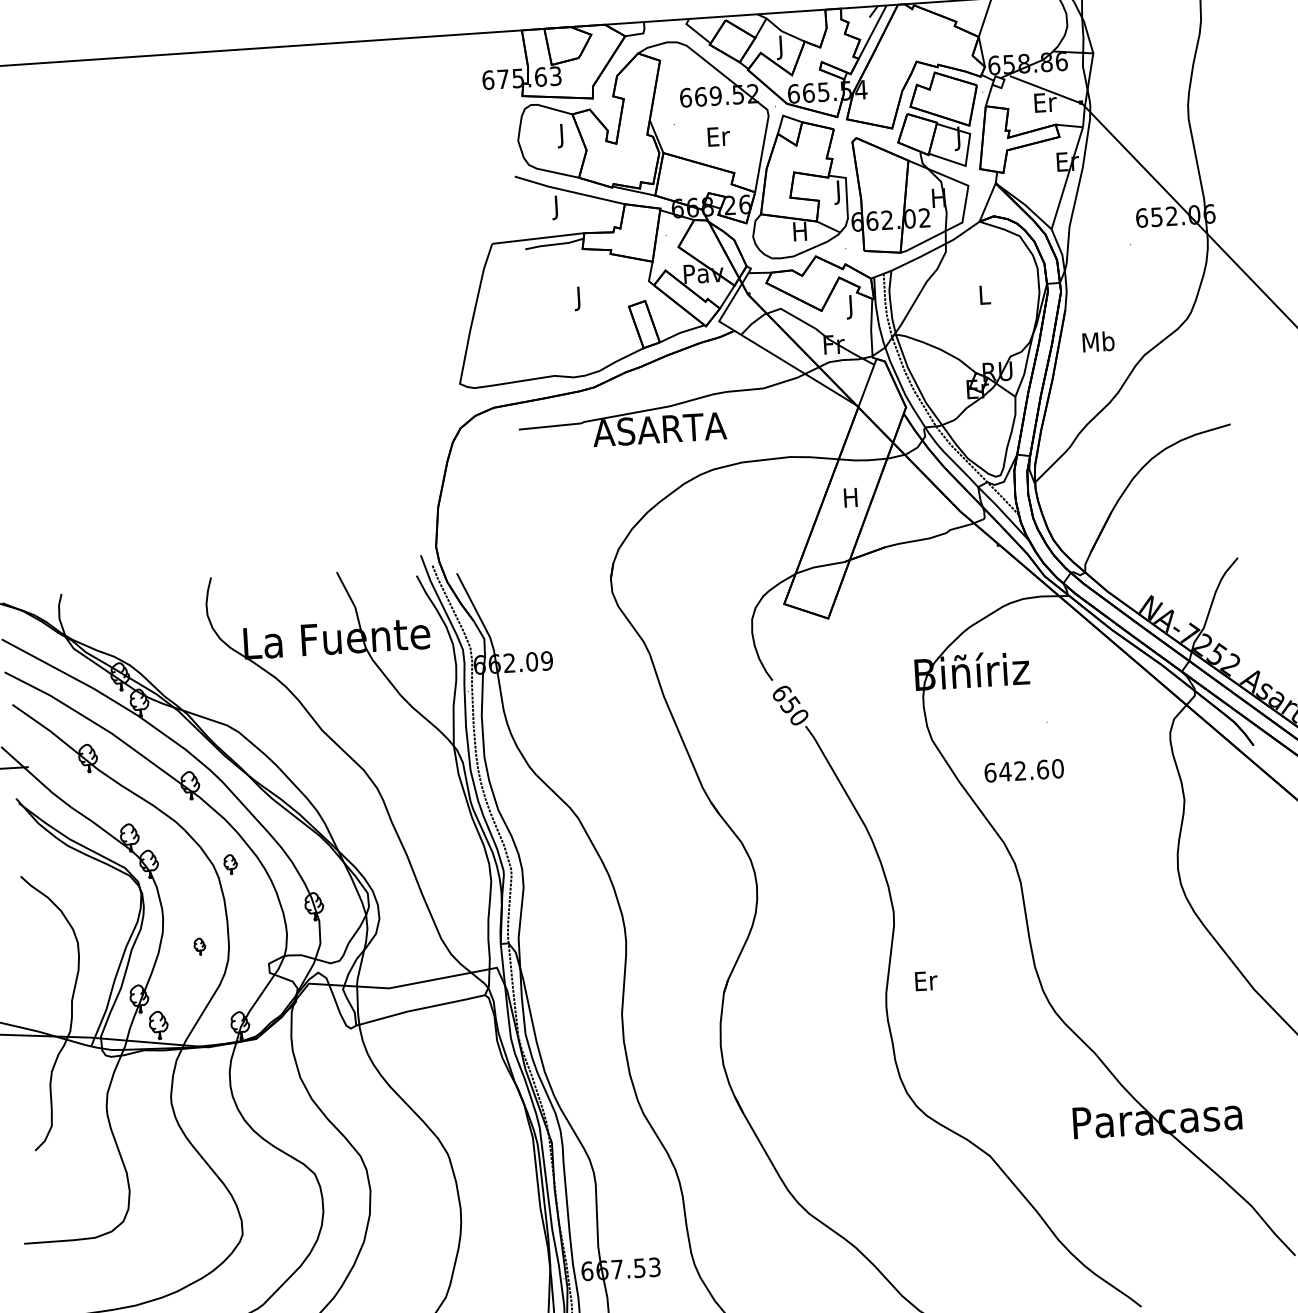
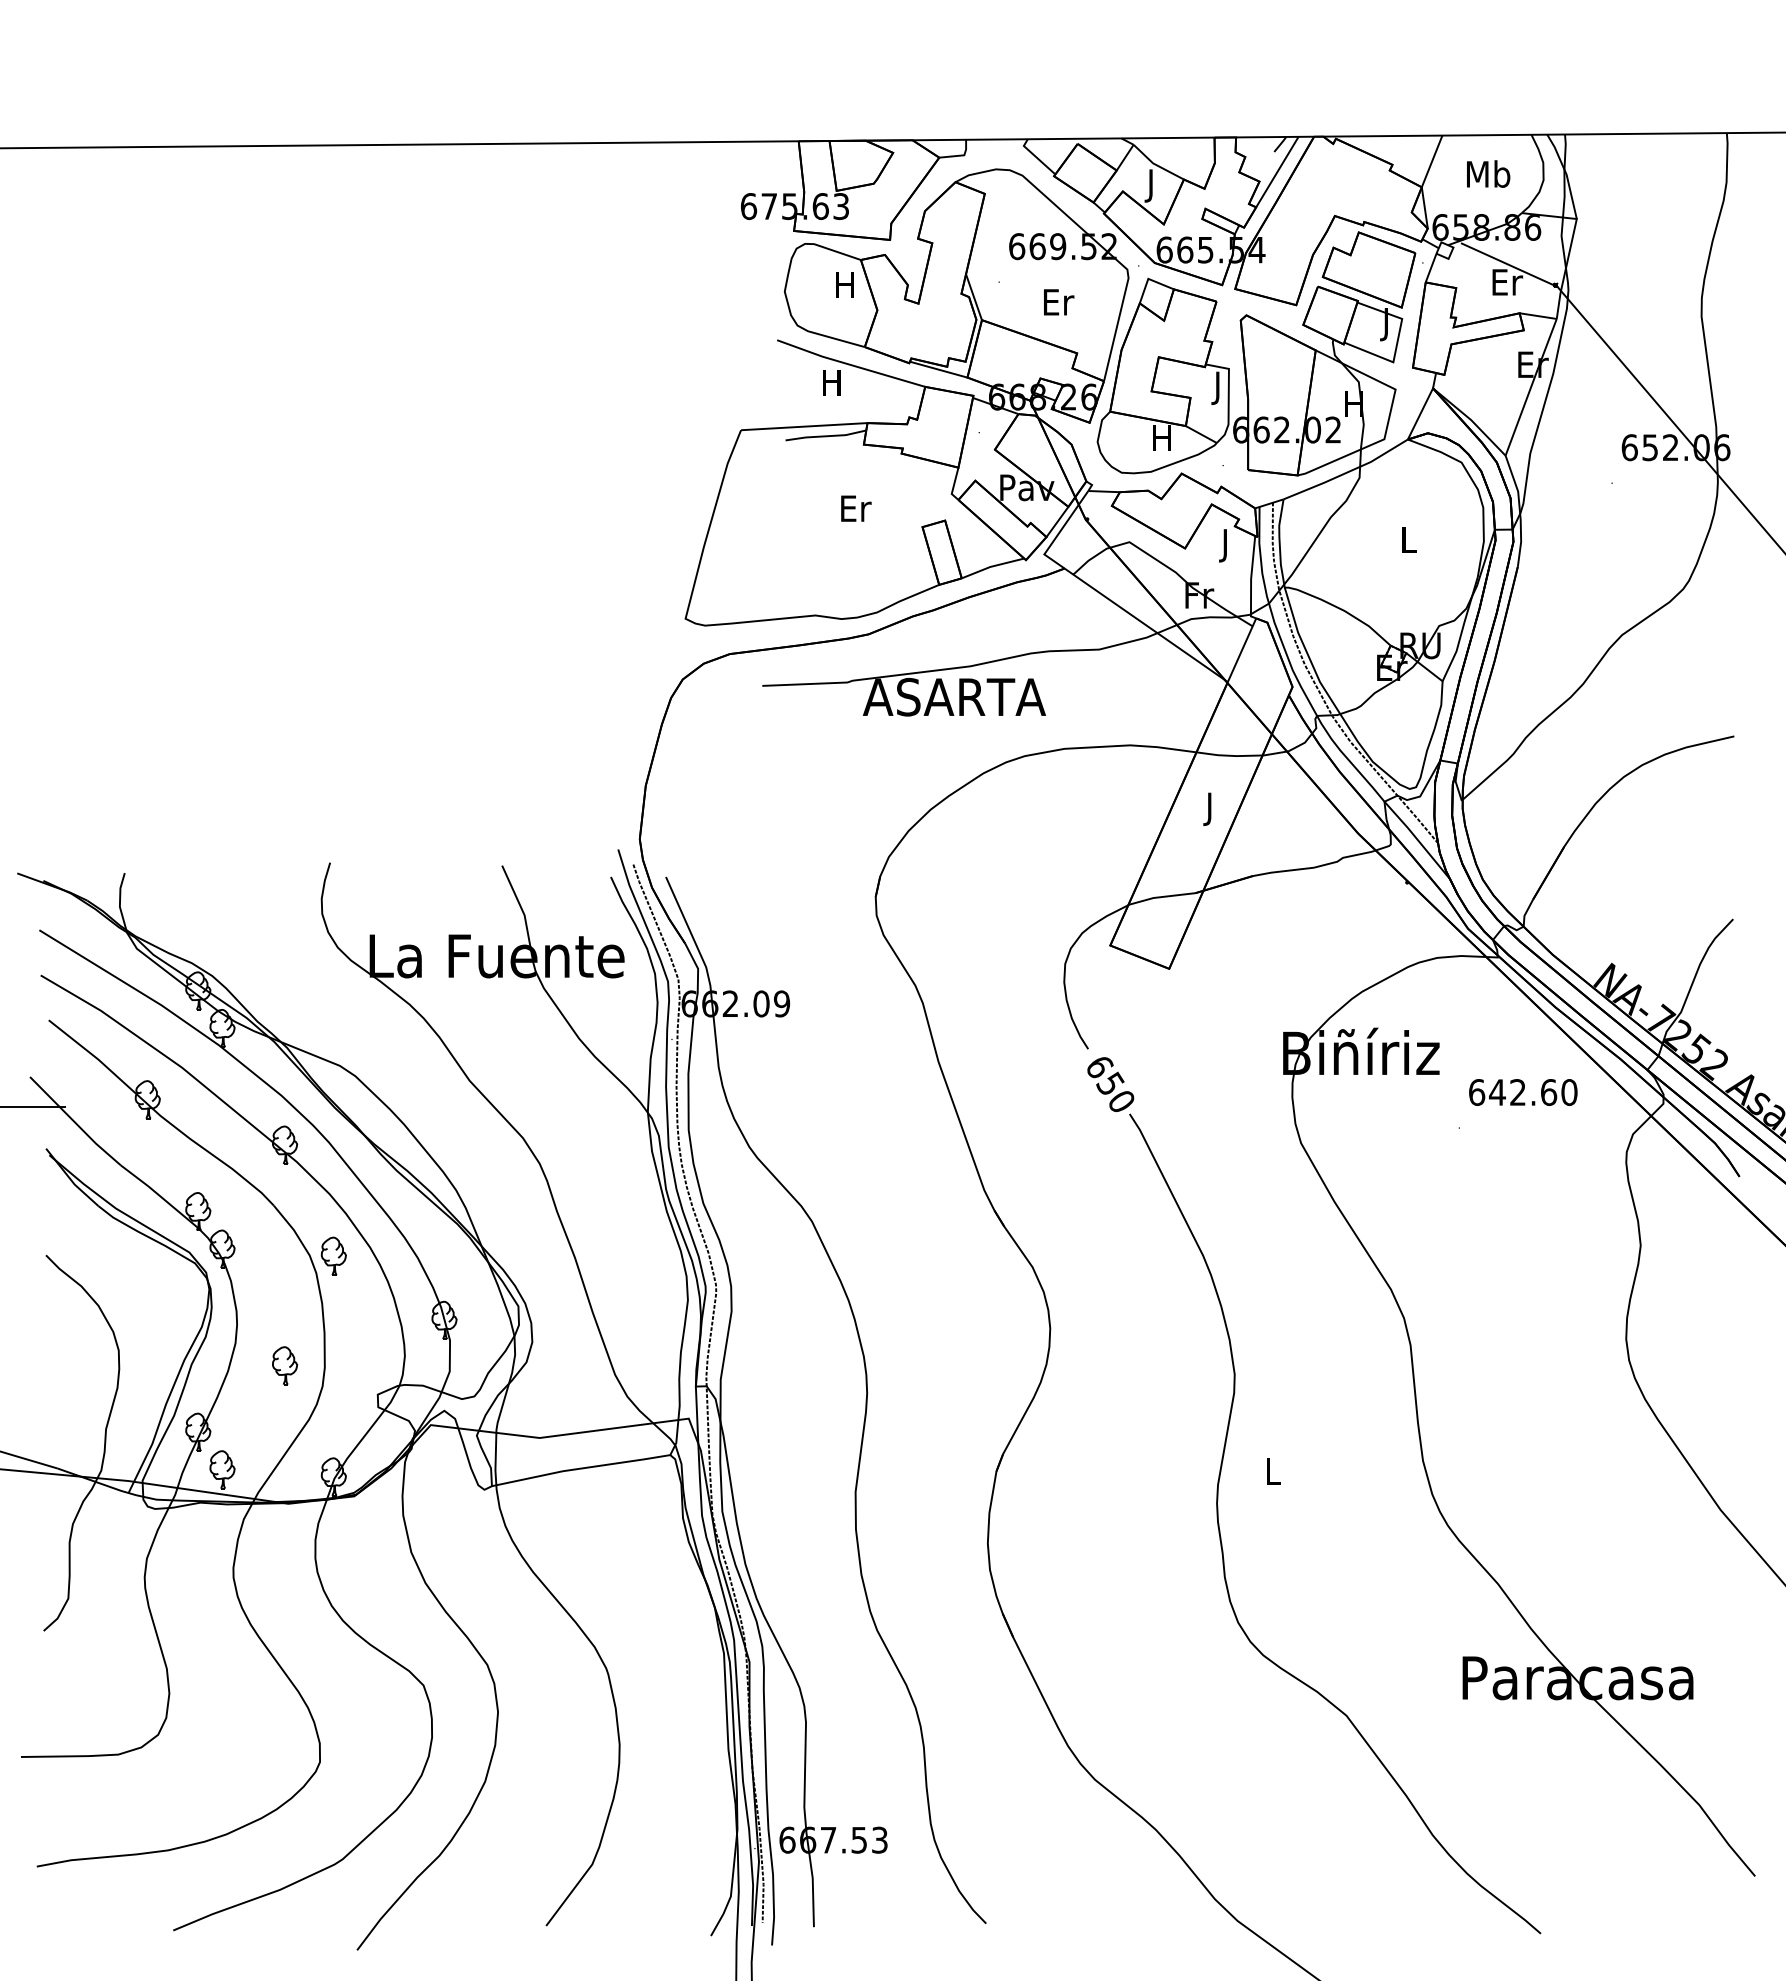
text: (561, 135) -> (844, 288), J -> H
text: (556, 207) -> (831, 385), J -> H
text: (580, 298) -> (856, 511), J -> Er
text: (1098, 341) -> (1488, 173), moved
text: (850, 500) -> (1209, 809), H -> J
text: (1024, 770) -> (1523, 1092), moved
part: (230, 864) -> (333, 1255), size x1.43
part: (199, 946) -> (284, 1365), size x1.67
text: (926, 981) -> (1273, 1471), Er -> L

